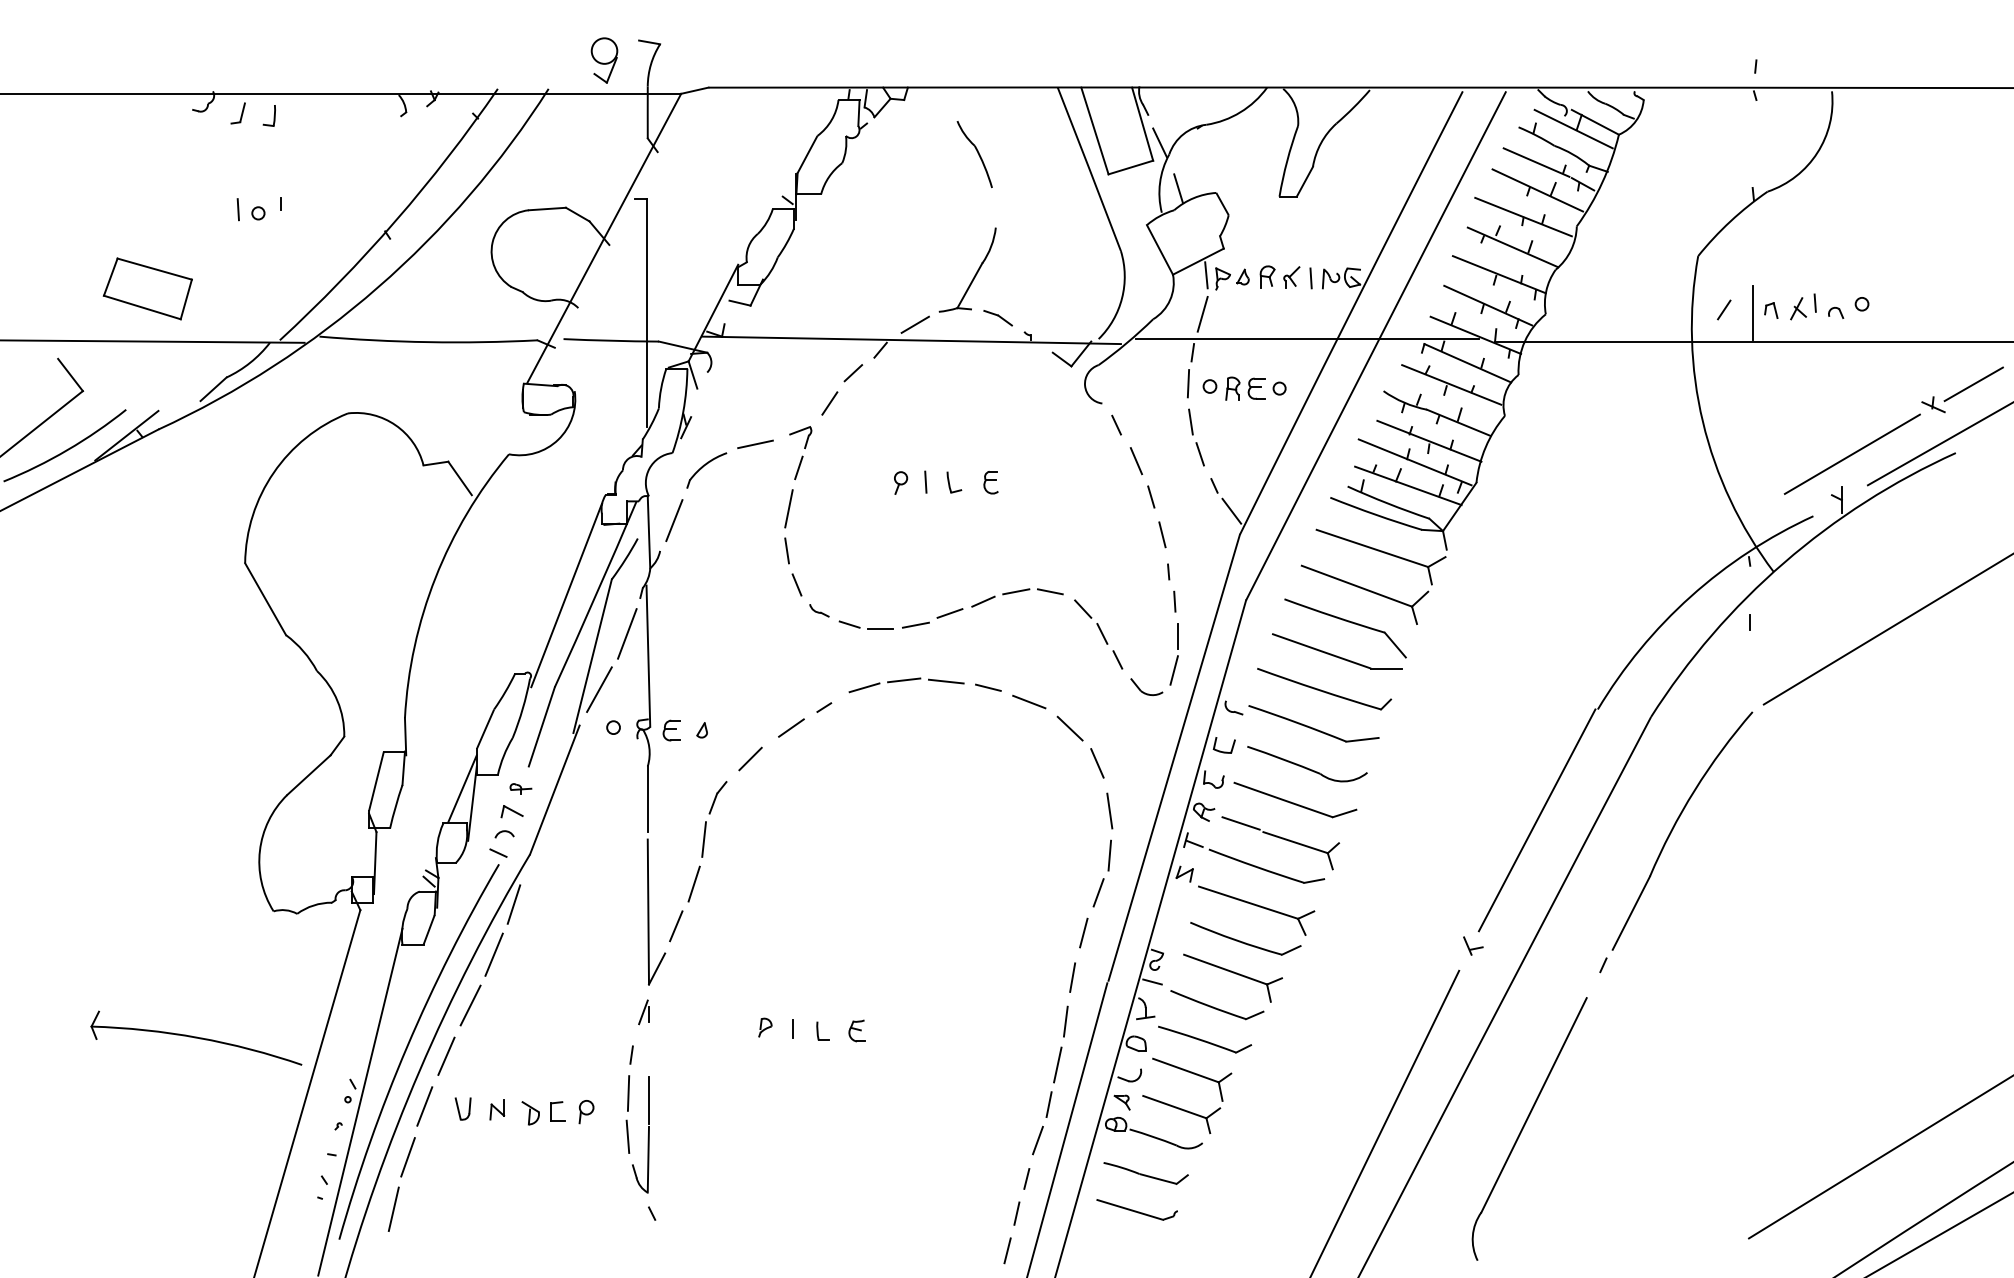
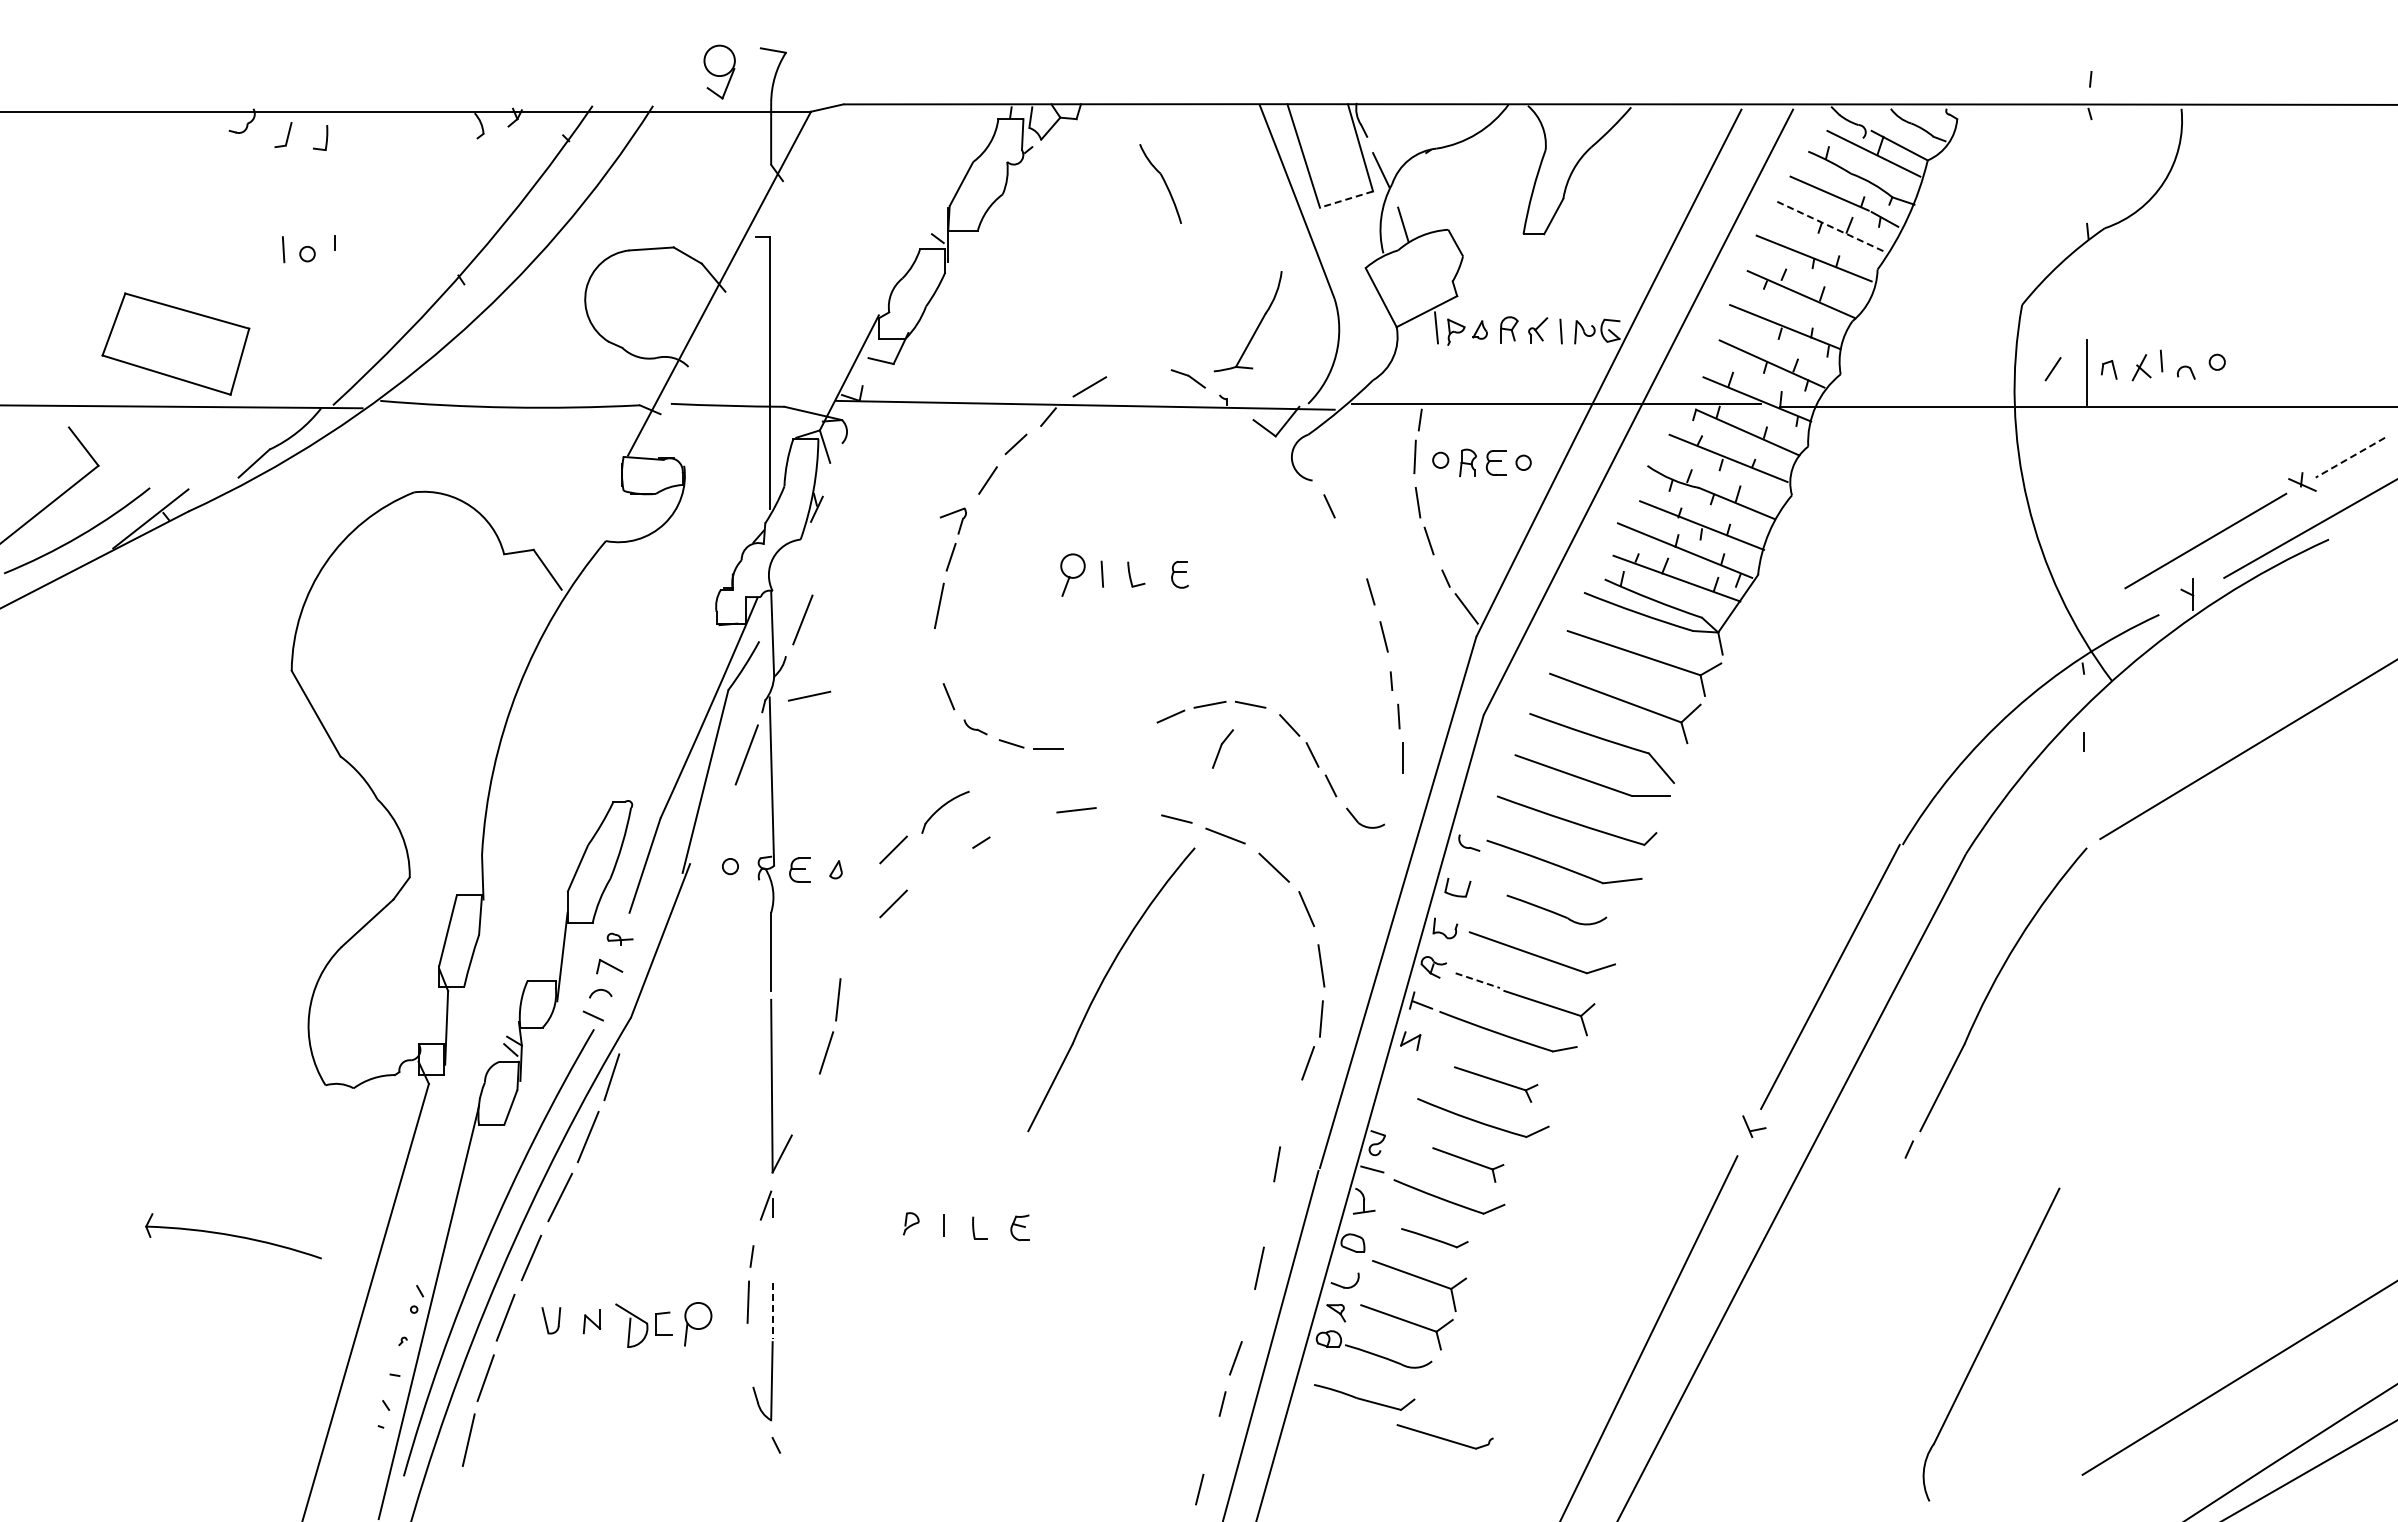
line: (1130, 167) -> (1346, 199), solid -> dashed
line: (1538, 191) -> (1831, 227), solid -> dashed
part: (974, 274) -> (1256, 327), moved
part: (147, 288) -> (175, 343), size x1.4
line: (1202, 314) -> (1431, 374), removed
line: (1973, 384) -> (2350, 457), solid -> dashed
line: (755, 443) -> (809, 695), moved
line: (1135, 460) -> (1352, 548), removed
part: (706, 470) -> (945, 812), moved
part: (900, 483) -> (1072, 575), size x1.6
line: (787, 550) -> (937, 655), removed
line: (566, 595) -> (674, 709), removed
line: (949, 613) -> (1130, 730), removed
line: (915, 625) -> (1090, 744), removed
line: (1173, 670) -> (1397, 798), removed
line: (946, 681) -> (1126, 811), removed
line: (599, 688) -> (713, 820), removed
line: (863, 688) -> (1028, 819), removed
line: (750, 713) -> (893, 849), added
line: (791, 727) -> (942, 866), removed
part: (1307, 763) -> (1556, 909), size x0.7
line: (462, 788) -> (550, 939), removed
part: (717, 797) -> (1222, 748), moved
line: (1241, 823) -> (1478, 980), solid -> dashed
part: (925, 826) -> (1102, 984), added
part: (1255, 910) -> (1495, 1084), size x0.6
line: (675, 925) -> (804, 1102), removed
line: (1083, 933) -> (1290, 1111), removed
part: (1233, 977) -> (1468, 1164), size x0.6
line: (1065, 1021) -> (1268, 1216), removed
part: (196, 1037) -> (233, 1235), size x0.7
part: (1204, 1039) -> (1434, 1237), size x0.6
line: (648, 1101) -> (772, 1311), solid -> dashed
line: (1049, 1104) -> (1249, 1315), removed
part: (586, 1112) -> (698, 1324), size x1.6
part: (530, 1113) -> (631, 1325), size x1.6
part: (1524, 1126) -> (1985, 1341), moved
line: (627, 1136) -> (747, 1353), removed
part: (1136, 1209) -> (1444, 1436), moved
line: (1016, 1213) -> (1210, 1445), removed

